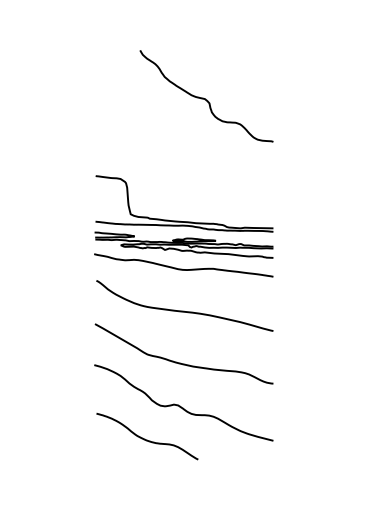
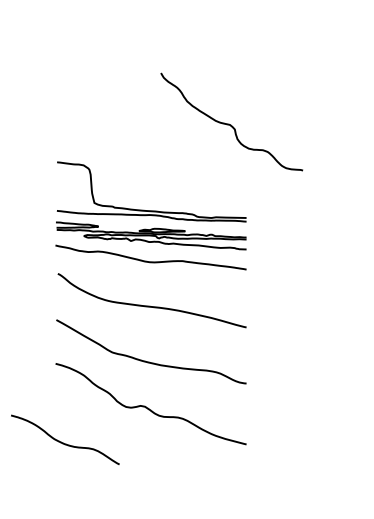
curve: (205, 98) -> (230, 124), moved
curve: (147, 439) -> (65, 443), moved

